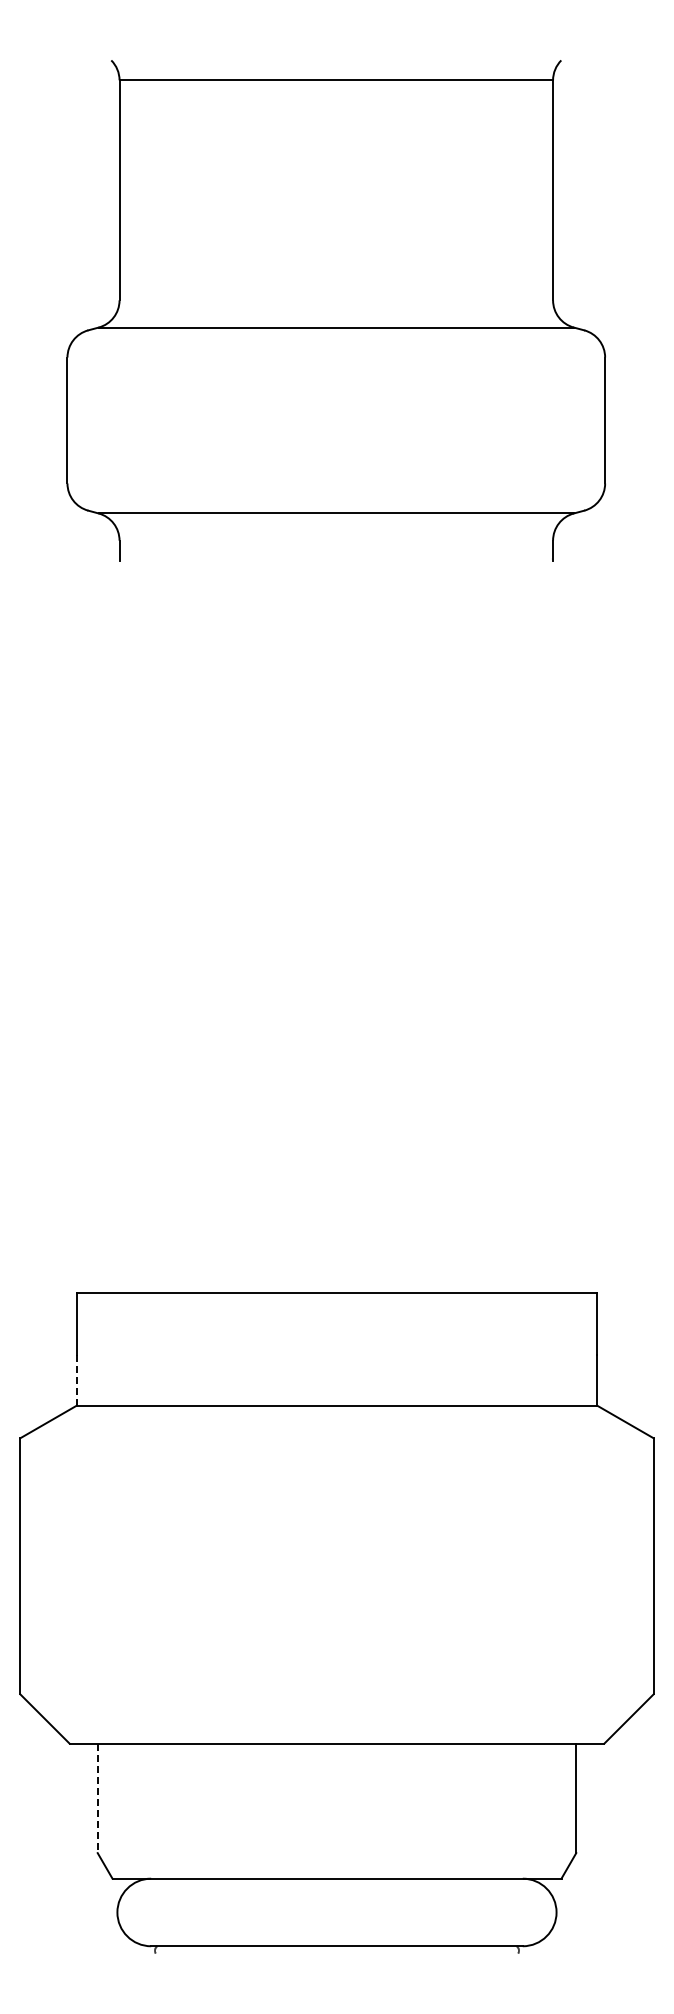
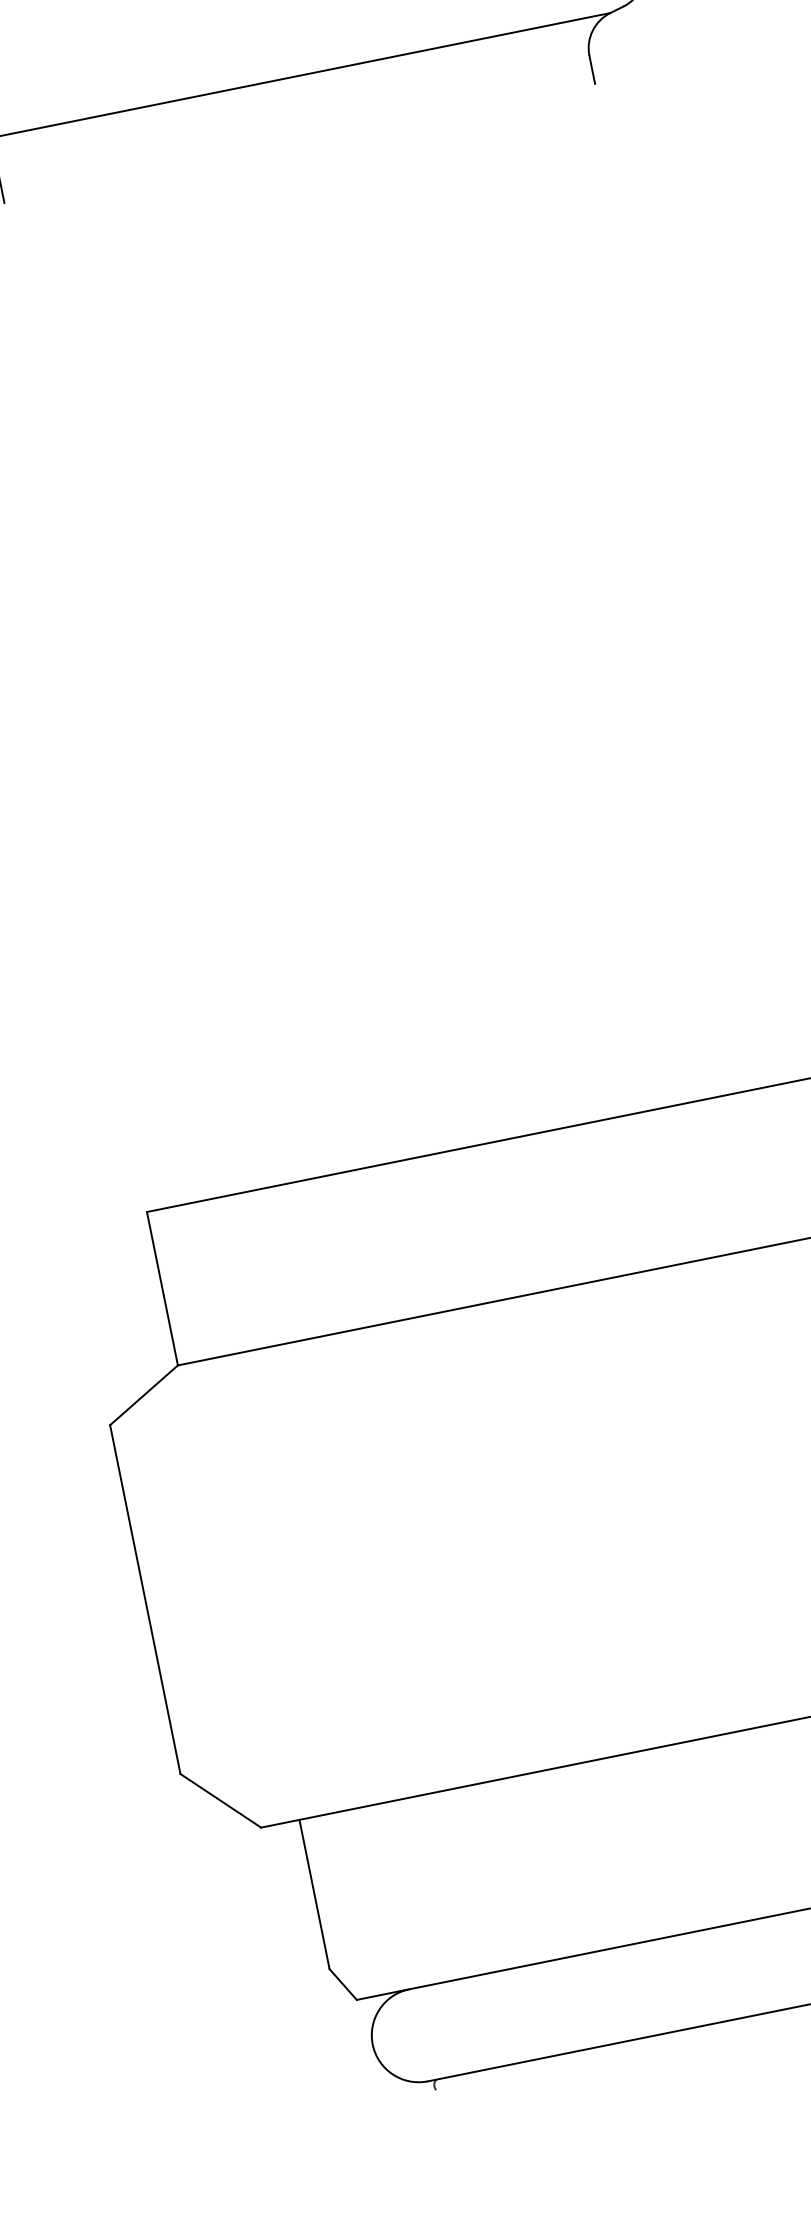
line: (76, 1380) -> (170, 1331), dashed -> solid
line: (97, 1798) -> (314, 1894), dashed -> solid

